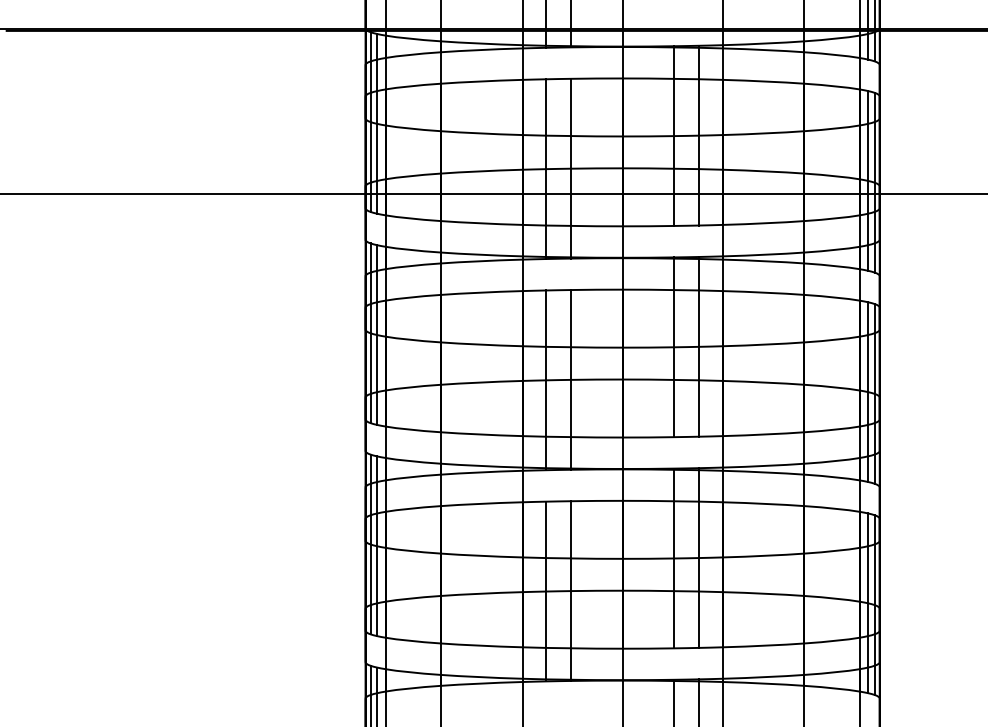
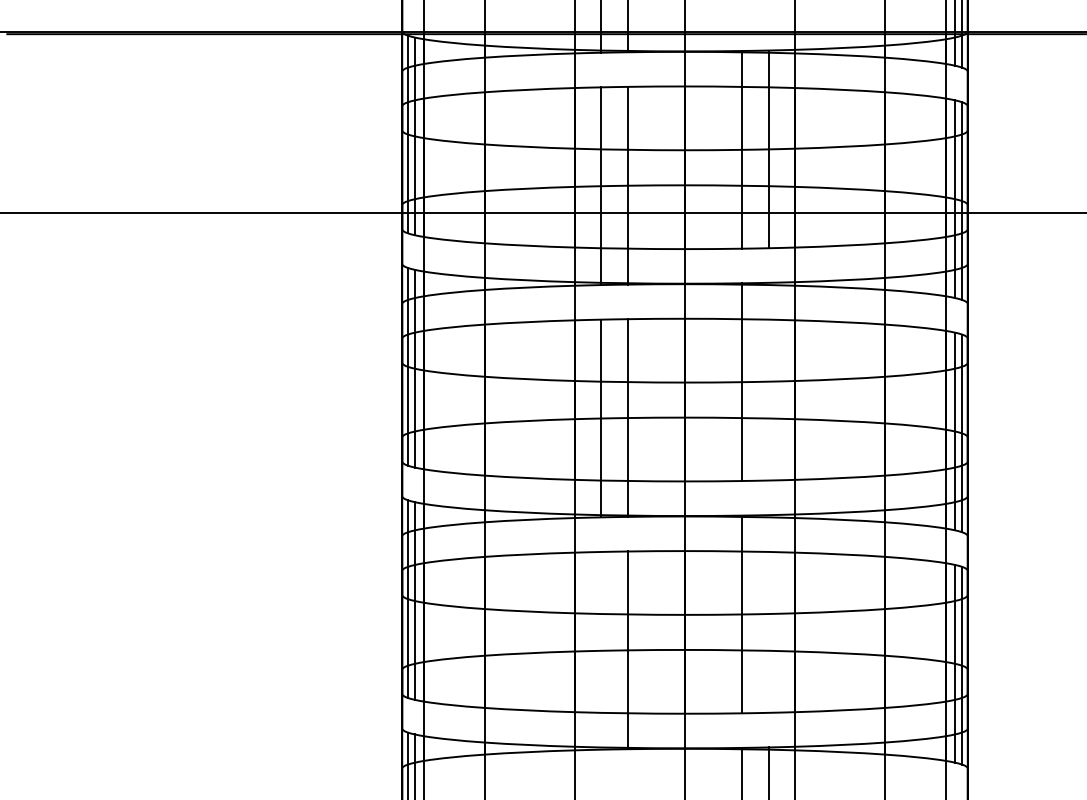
line: (699, 346) -> (769, 381), removed
line: (699, 557) -> (769, 613), removed
line: (545, 591) -> (600, 650), removed

